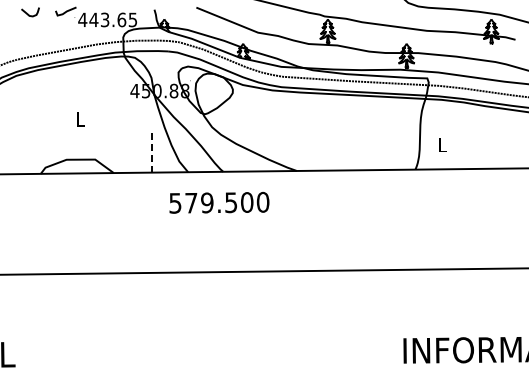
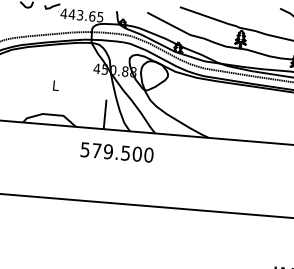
line: (151, 151) -> (104, 113), dashed -> solid
text: (219, 202) -> (117, 152), moved

